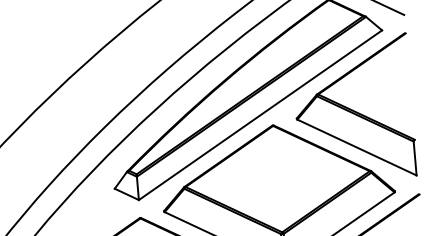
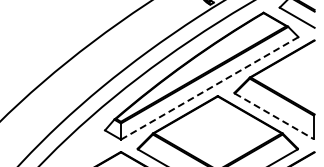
line: (261, 115) -> (210, 88), solid -> dashed
line: (357, 147) -> (274, 116), solid -> dashed

